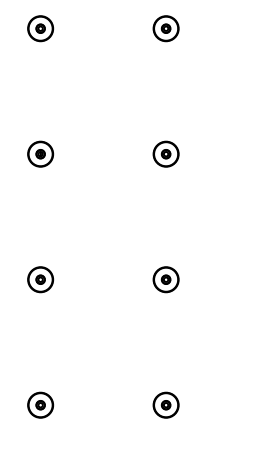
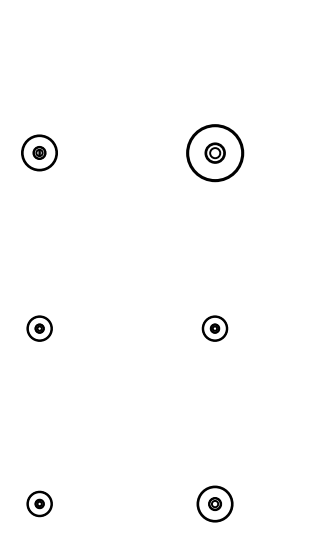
part: (165, 153) -> (214, 151), size x1.6
part: (40, 279) -> (39, 328), size x0.7
part: (165, 279) -> (214, 328), size x0.7
part: (40, 404) -> (39, 503), size x0.7

